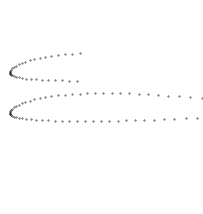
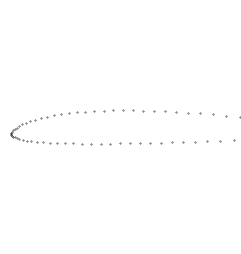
part: (40, 59) -> (47, 70), removed

